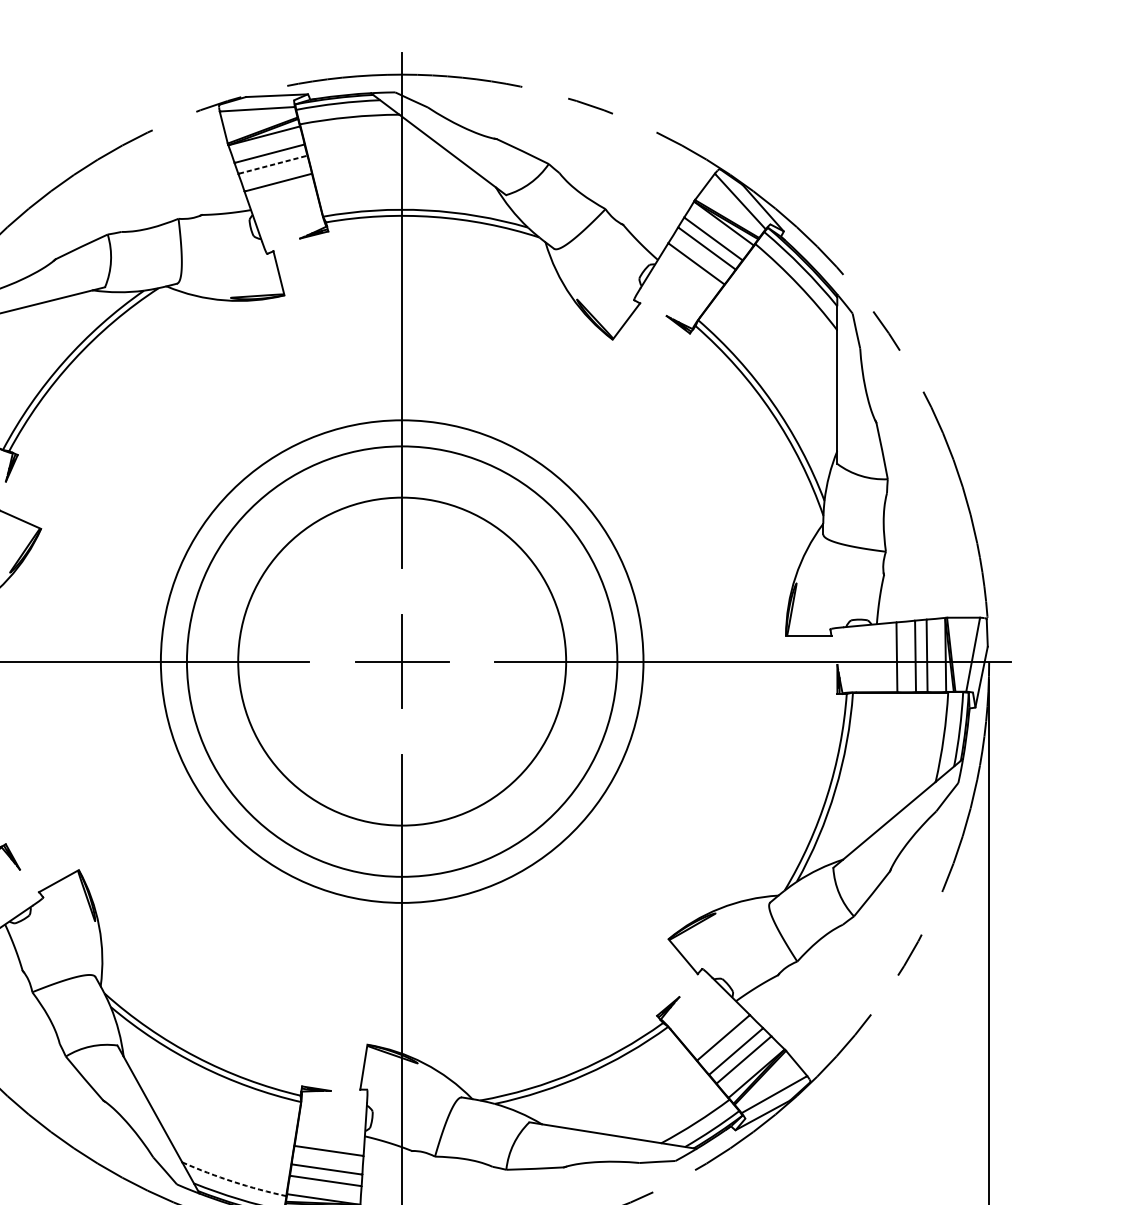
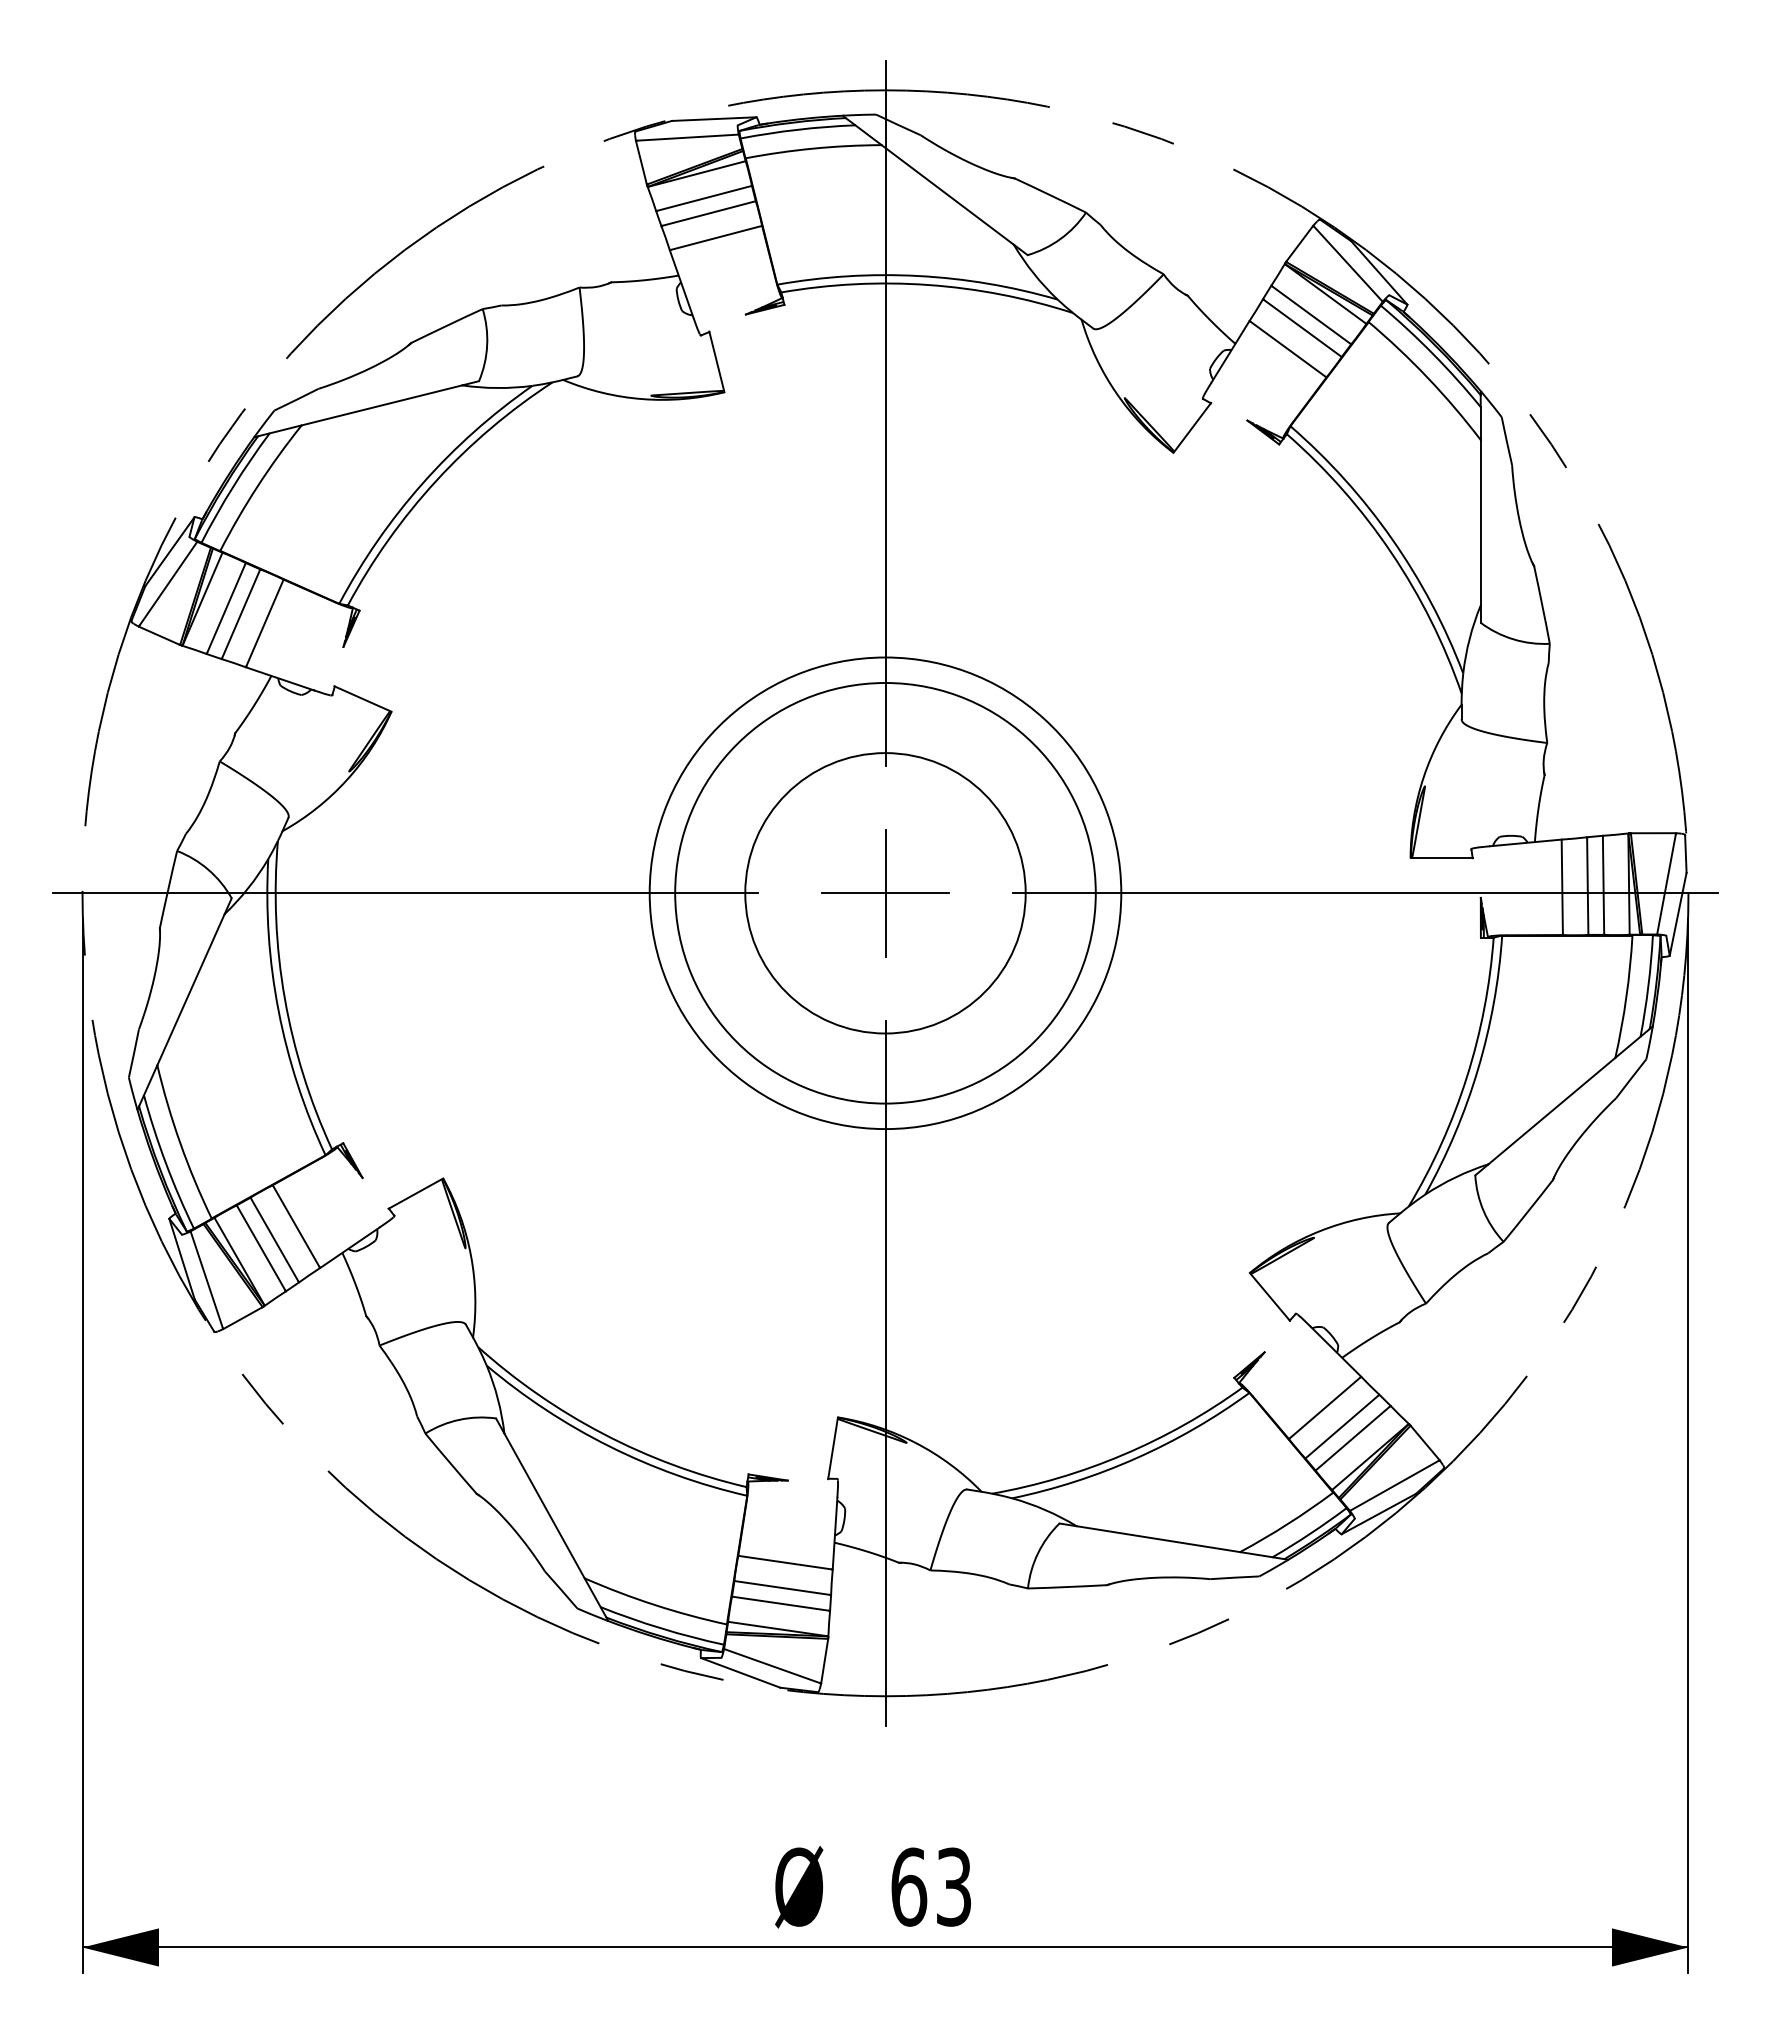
line: (273, 164) -> (709, 213), dashed -> solid
circle: (402, 661) -> (885, 893), size x0.62
circle: (402, 661) -> (885, 893), size x0.71
circle: (402, 661) -> (885, 893), size x0.71
arc: (233, 1182) -> (654, 1605), dashed -> solid

